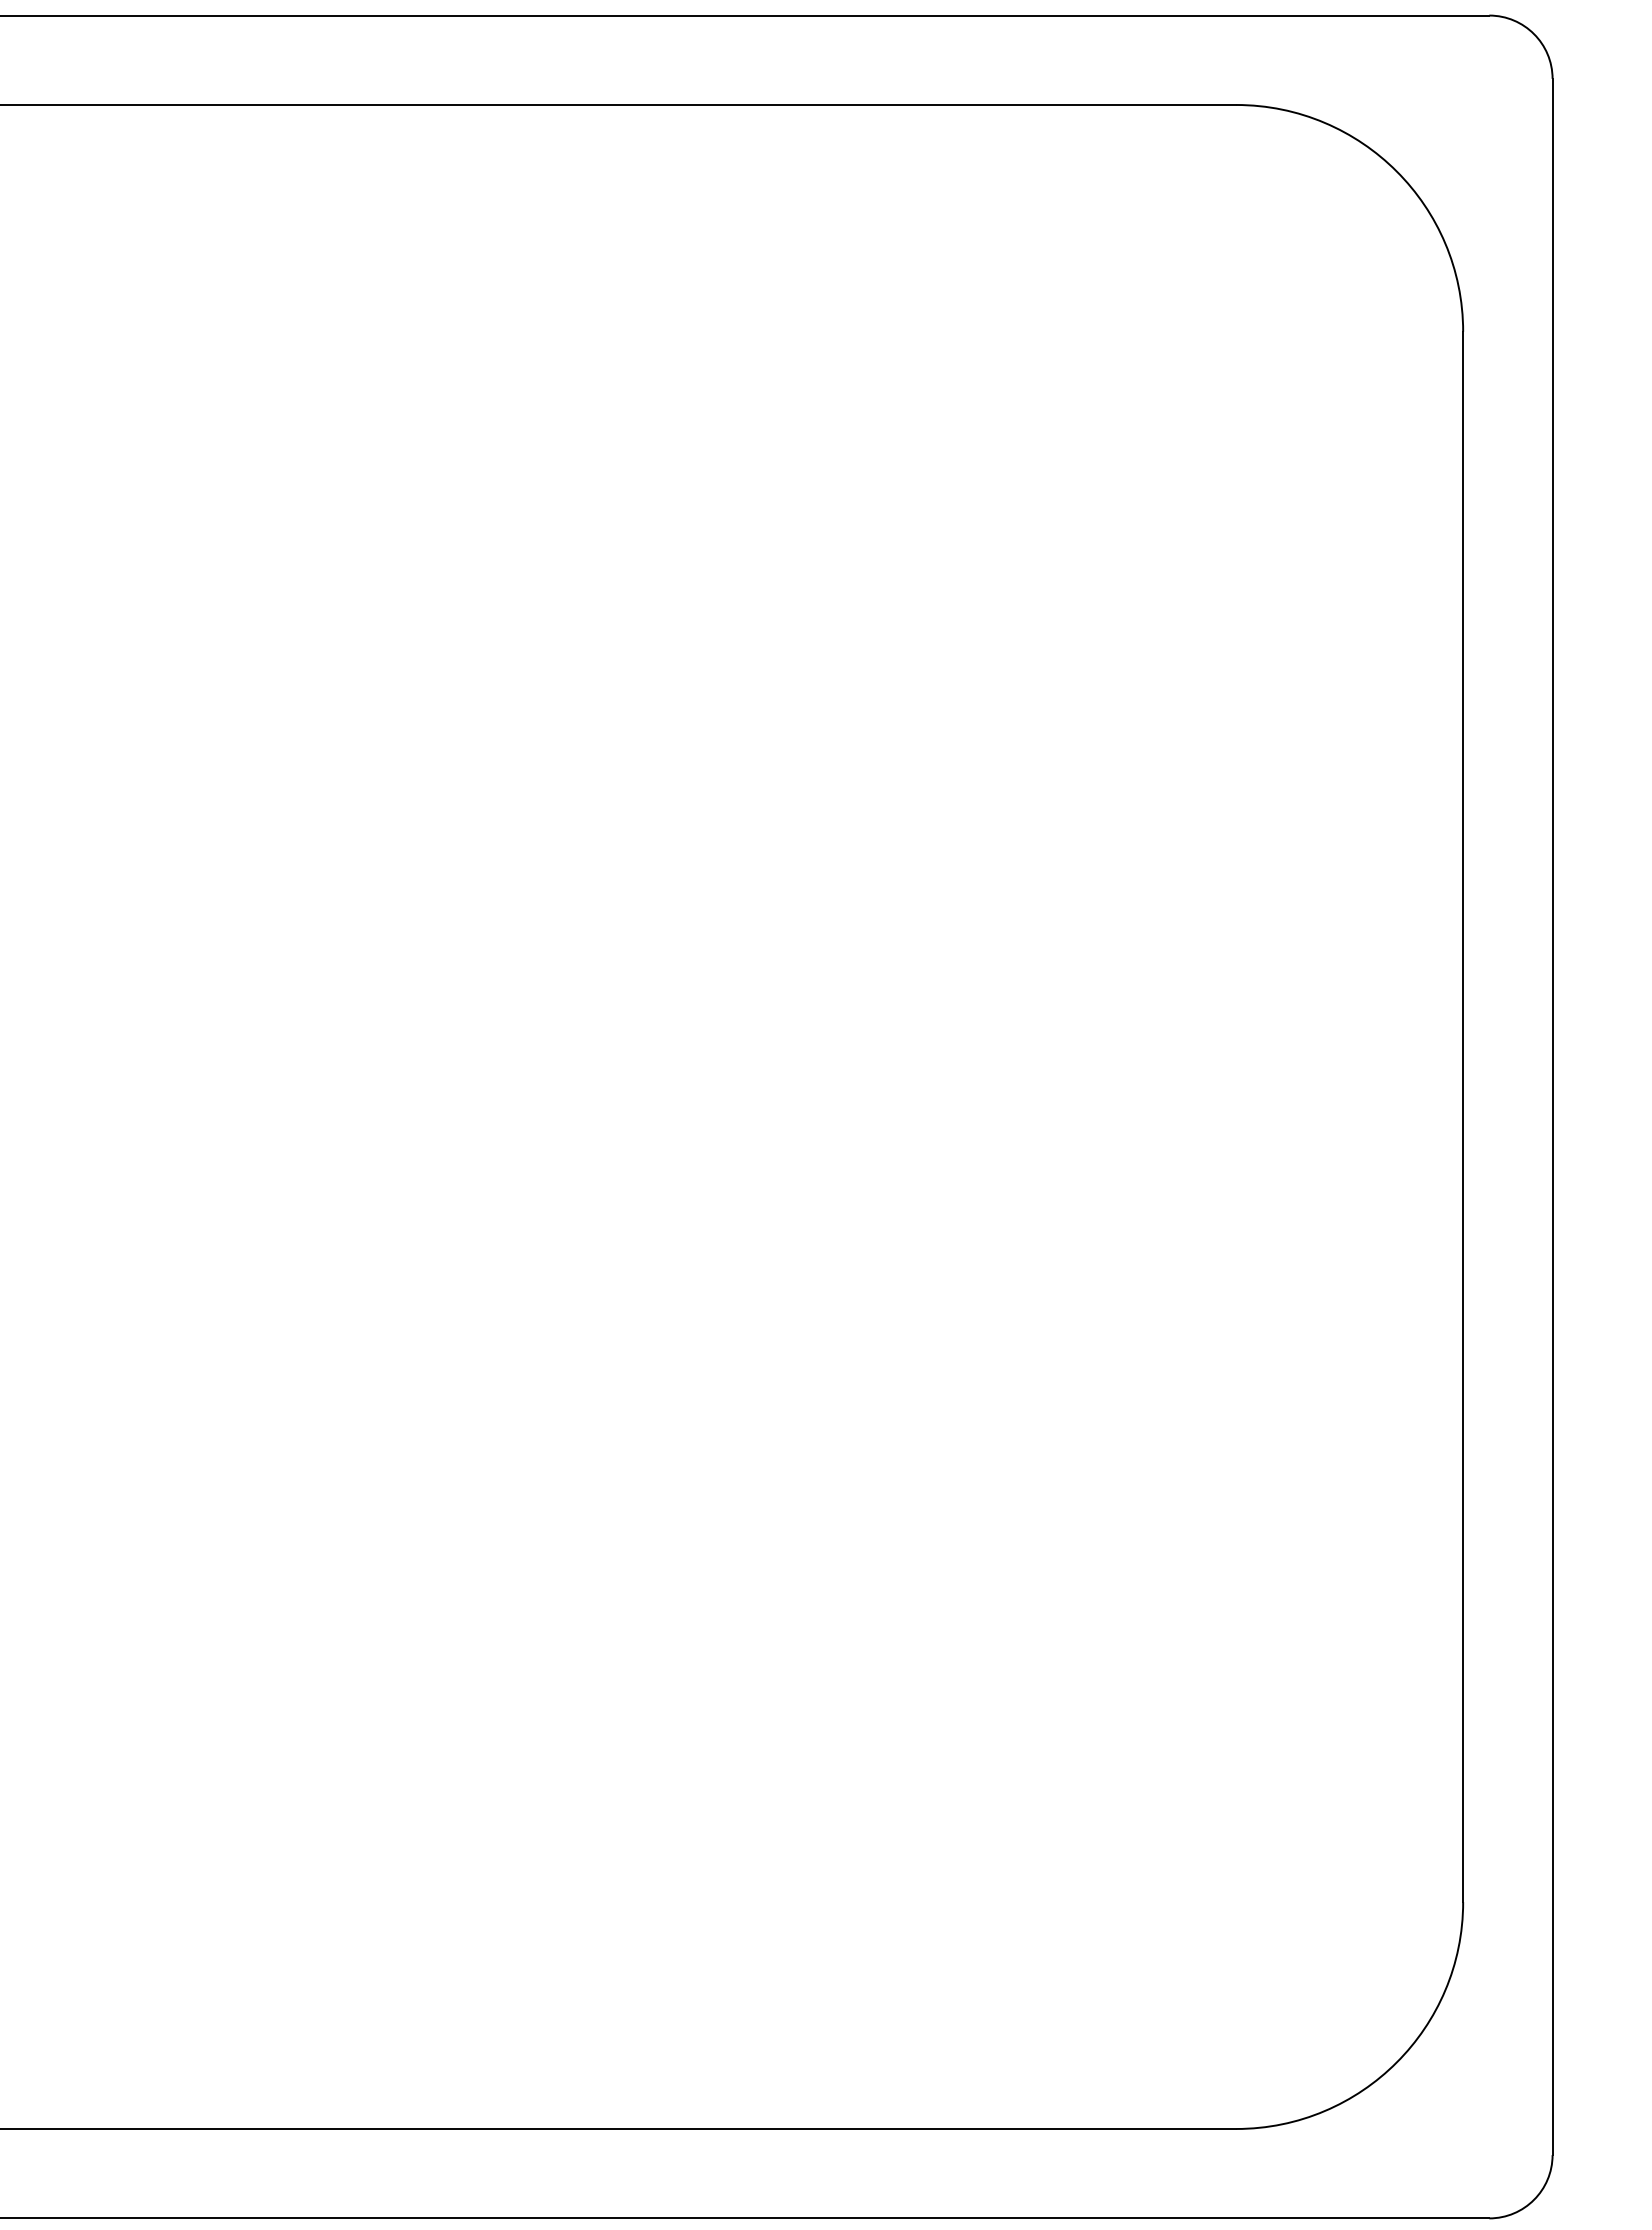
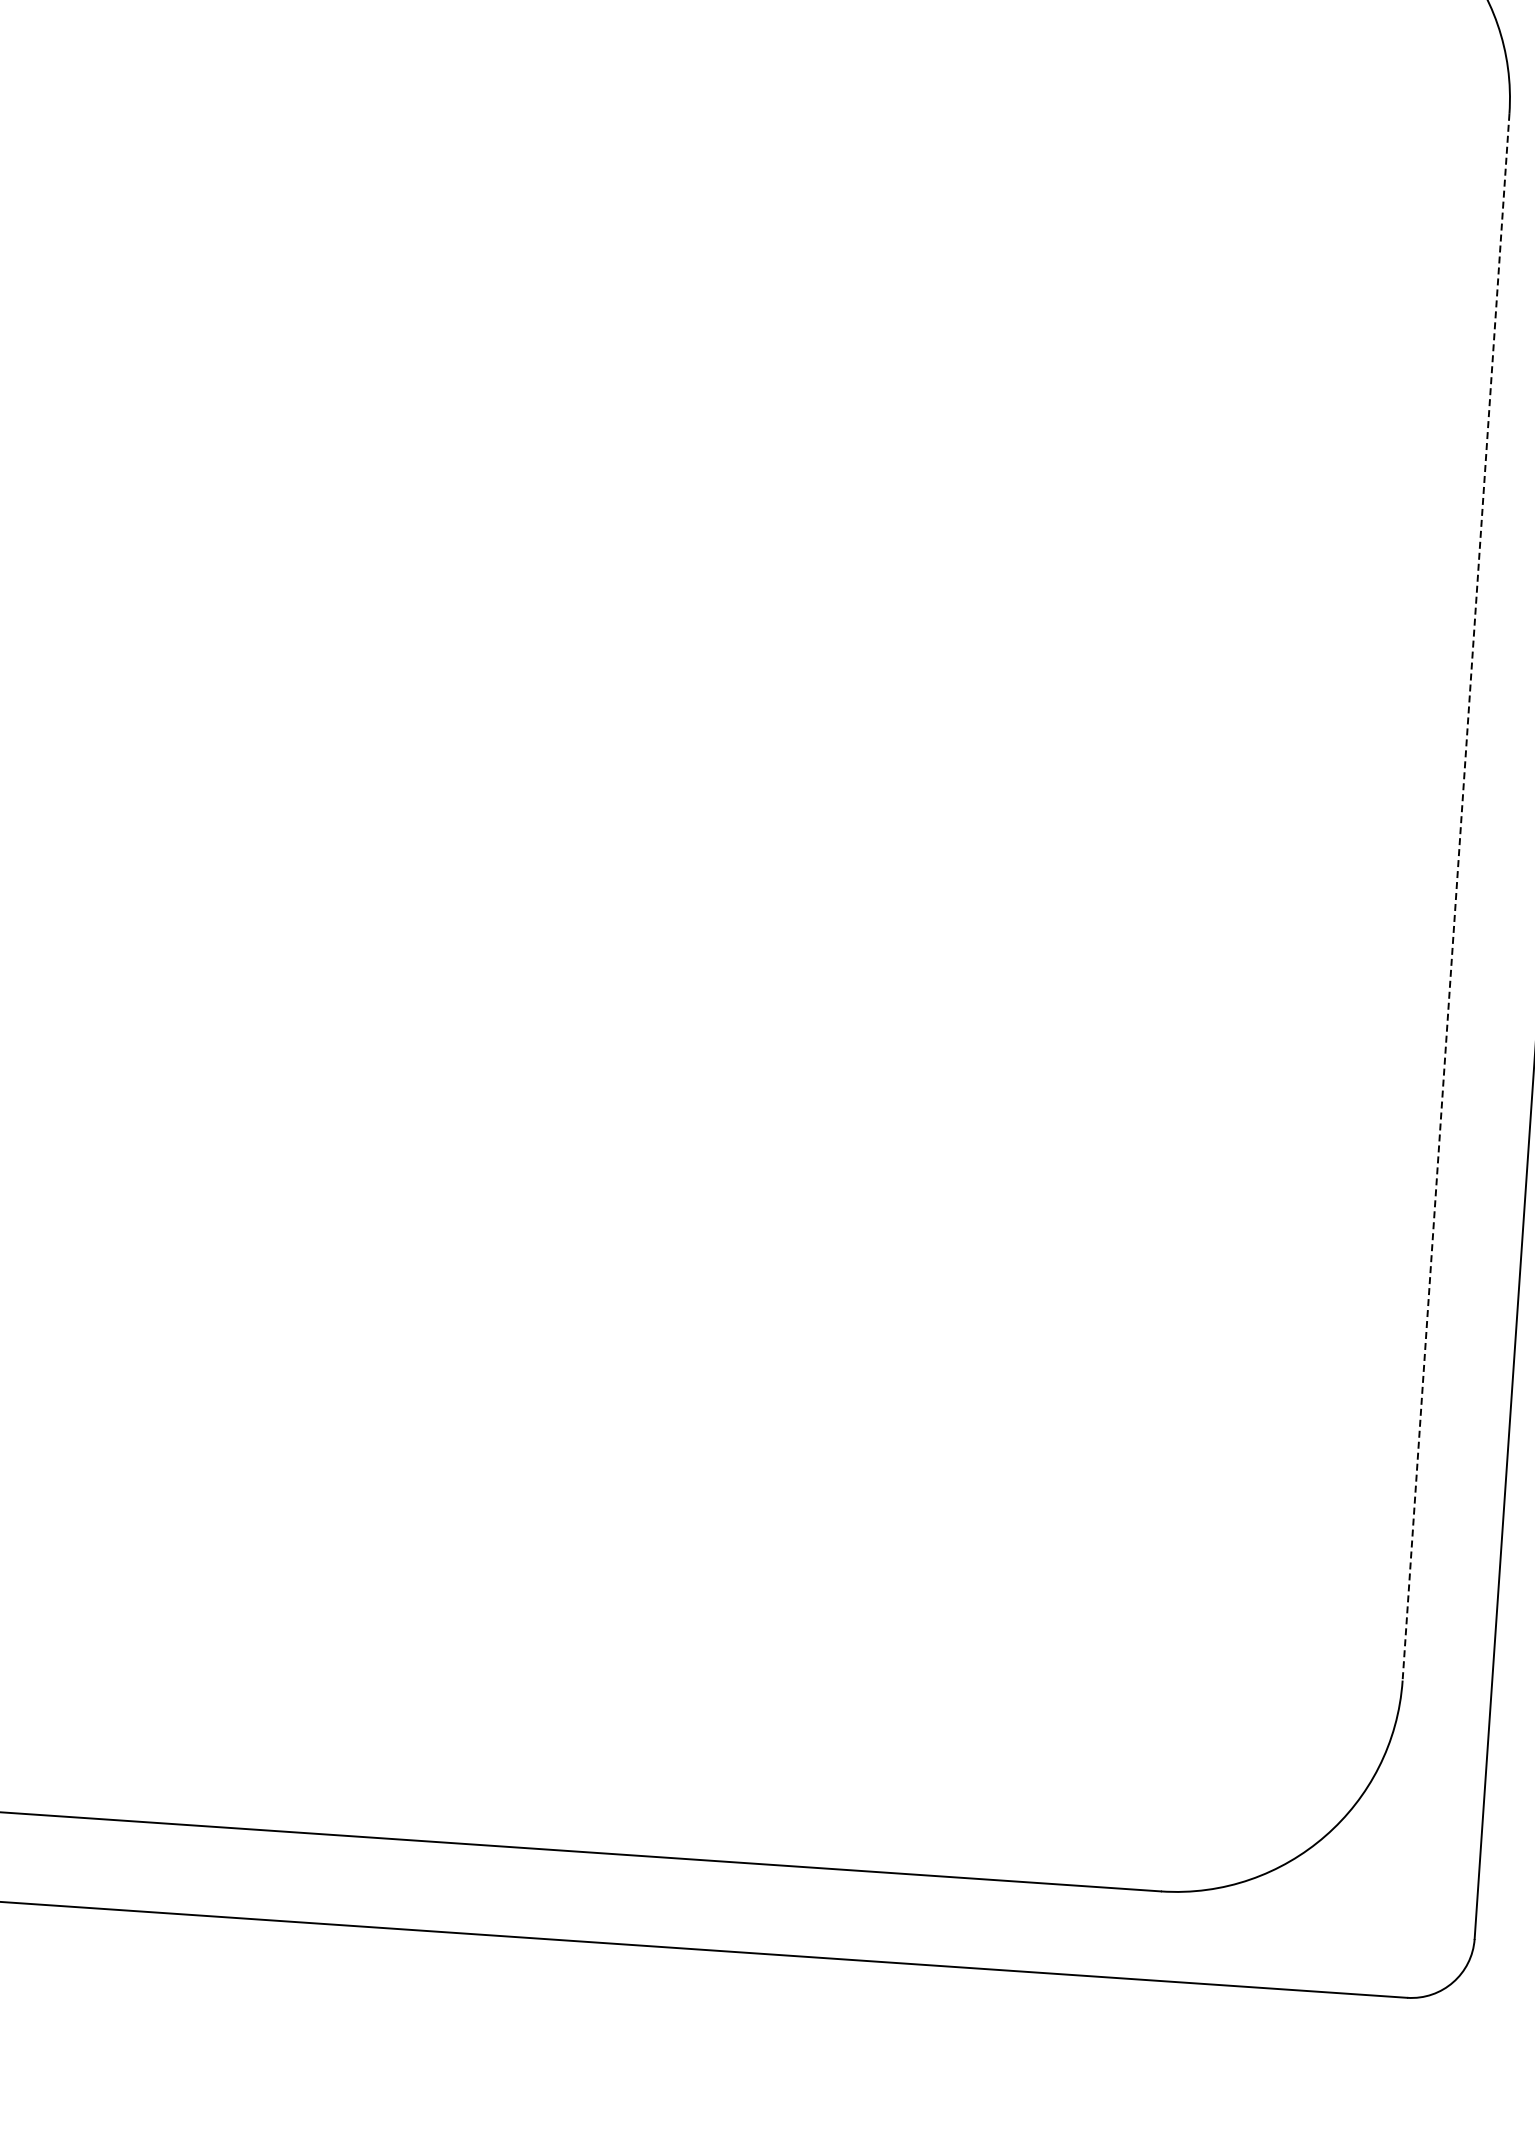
line: (1463, 1117) -> (1456, 897), solid -> dashed

